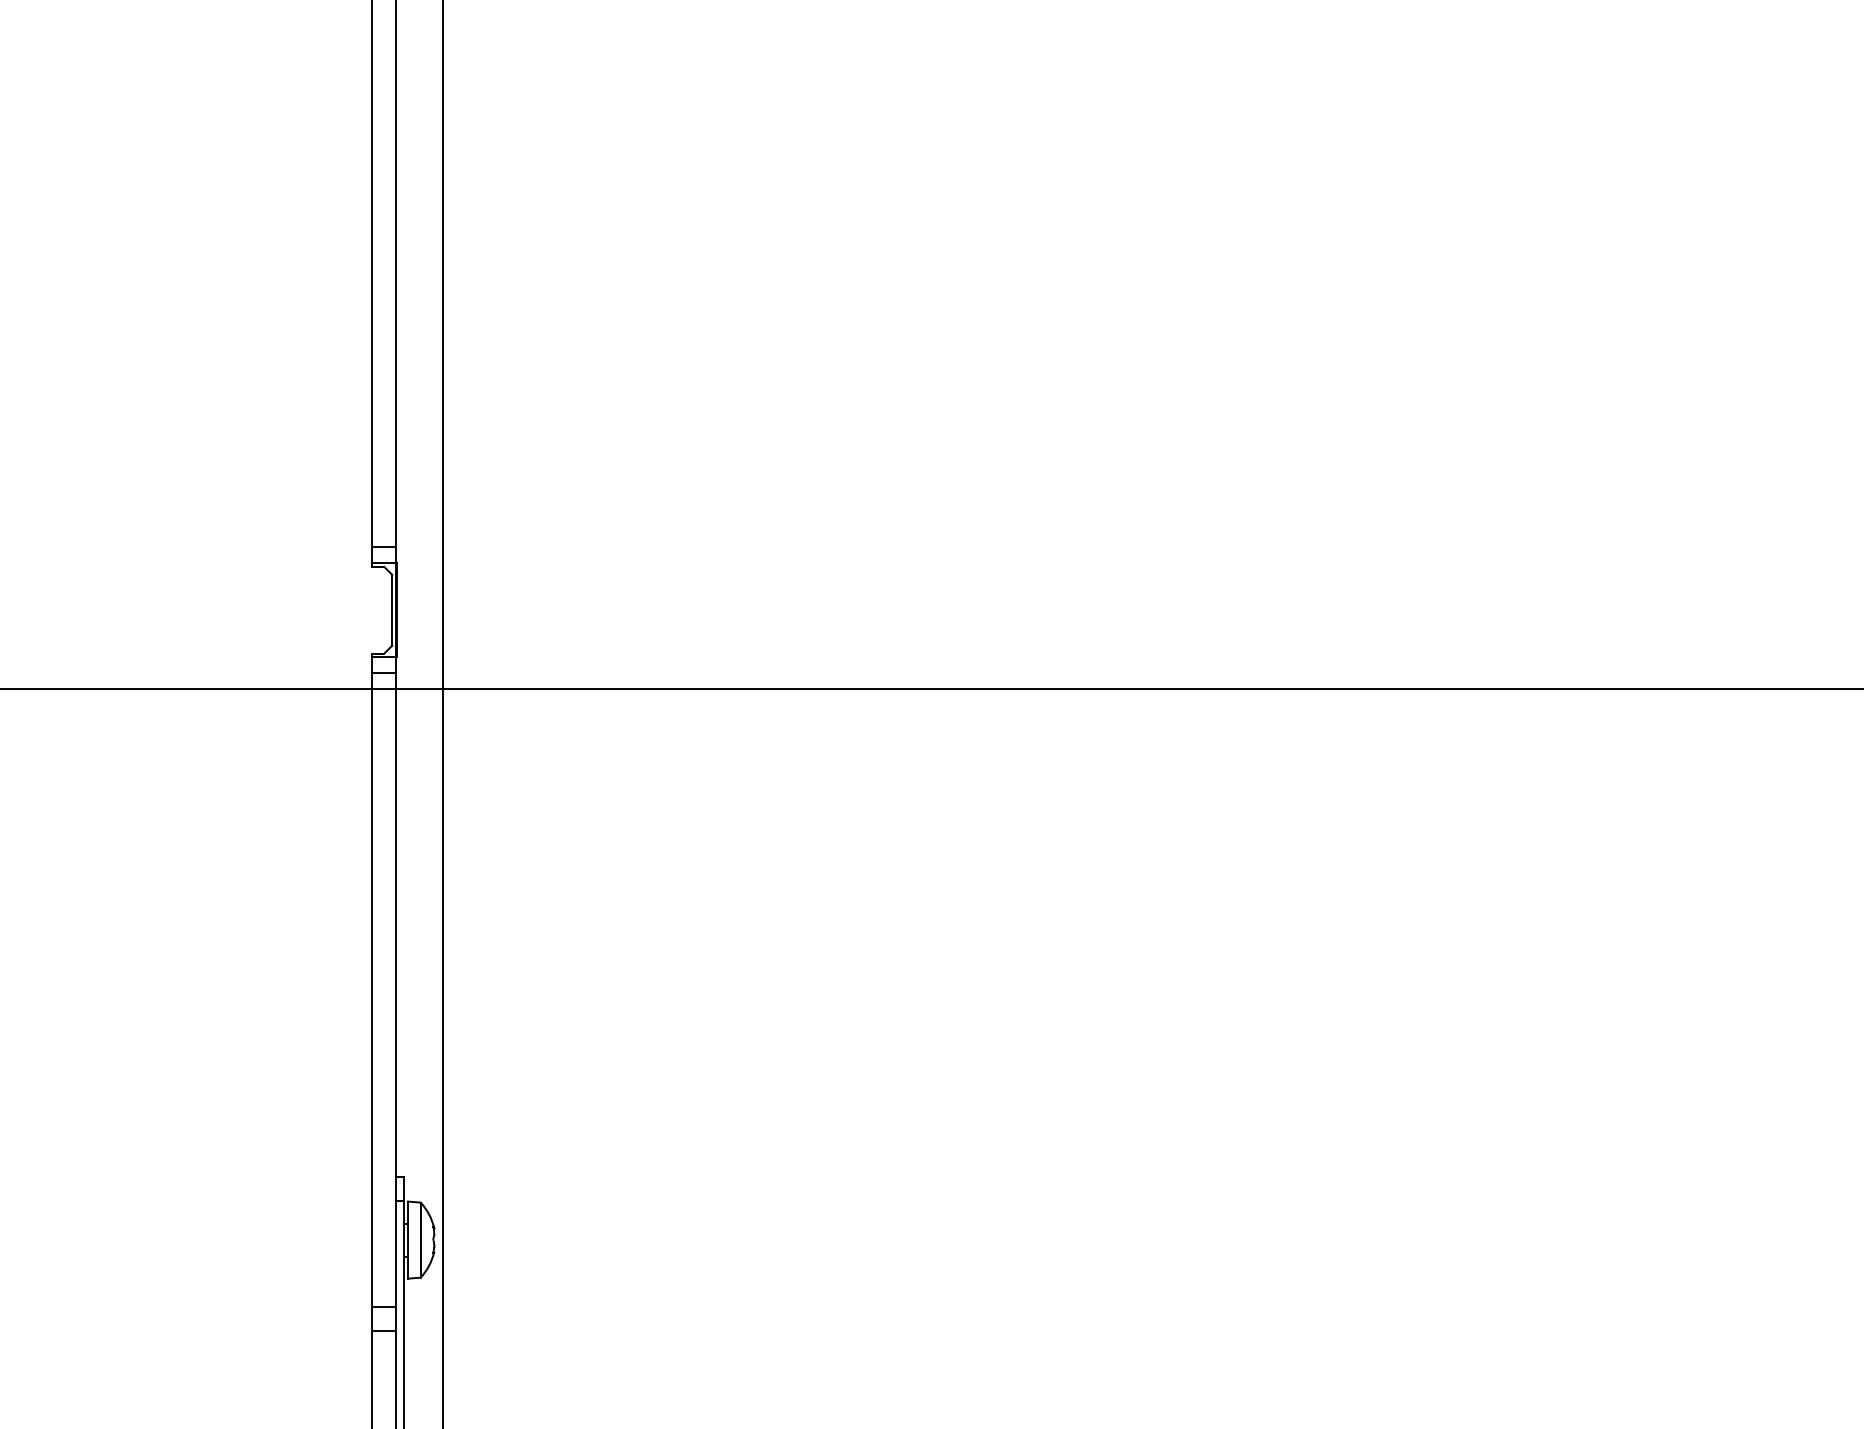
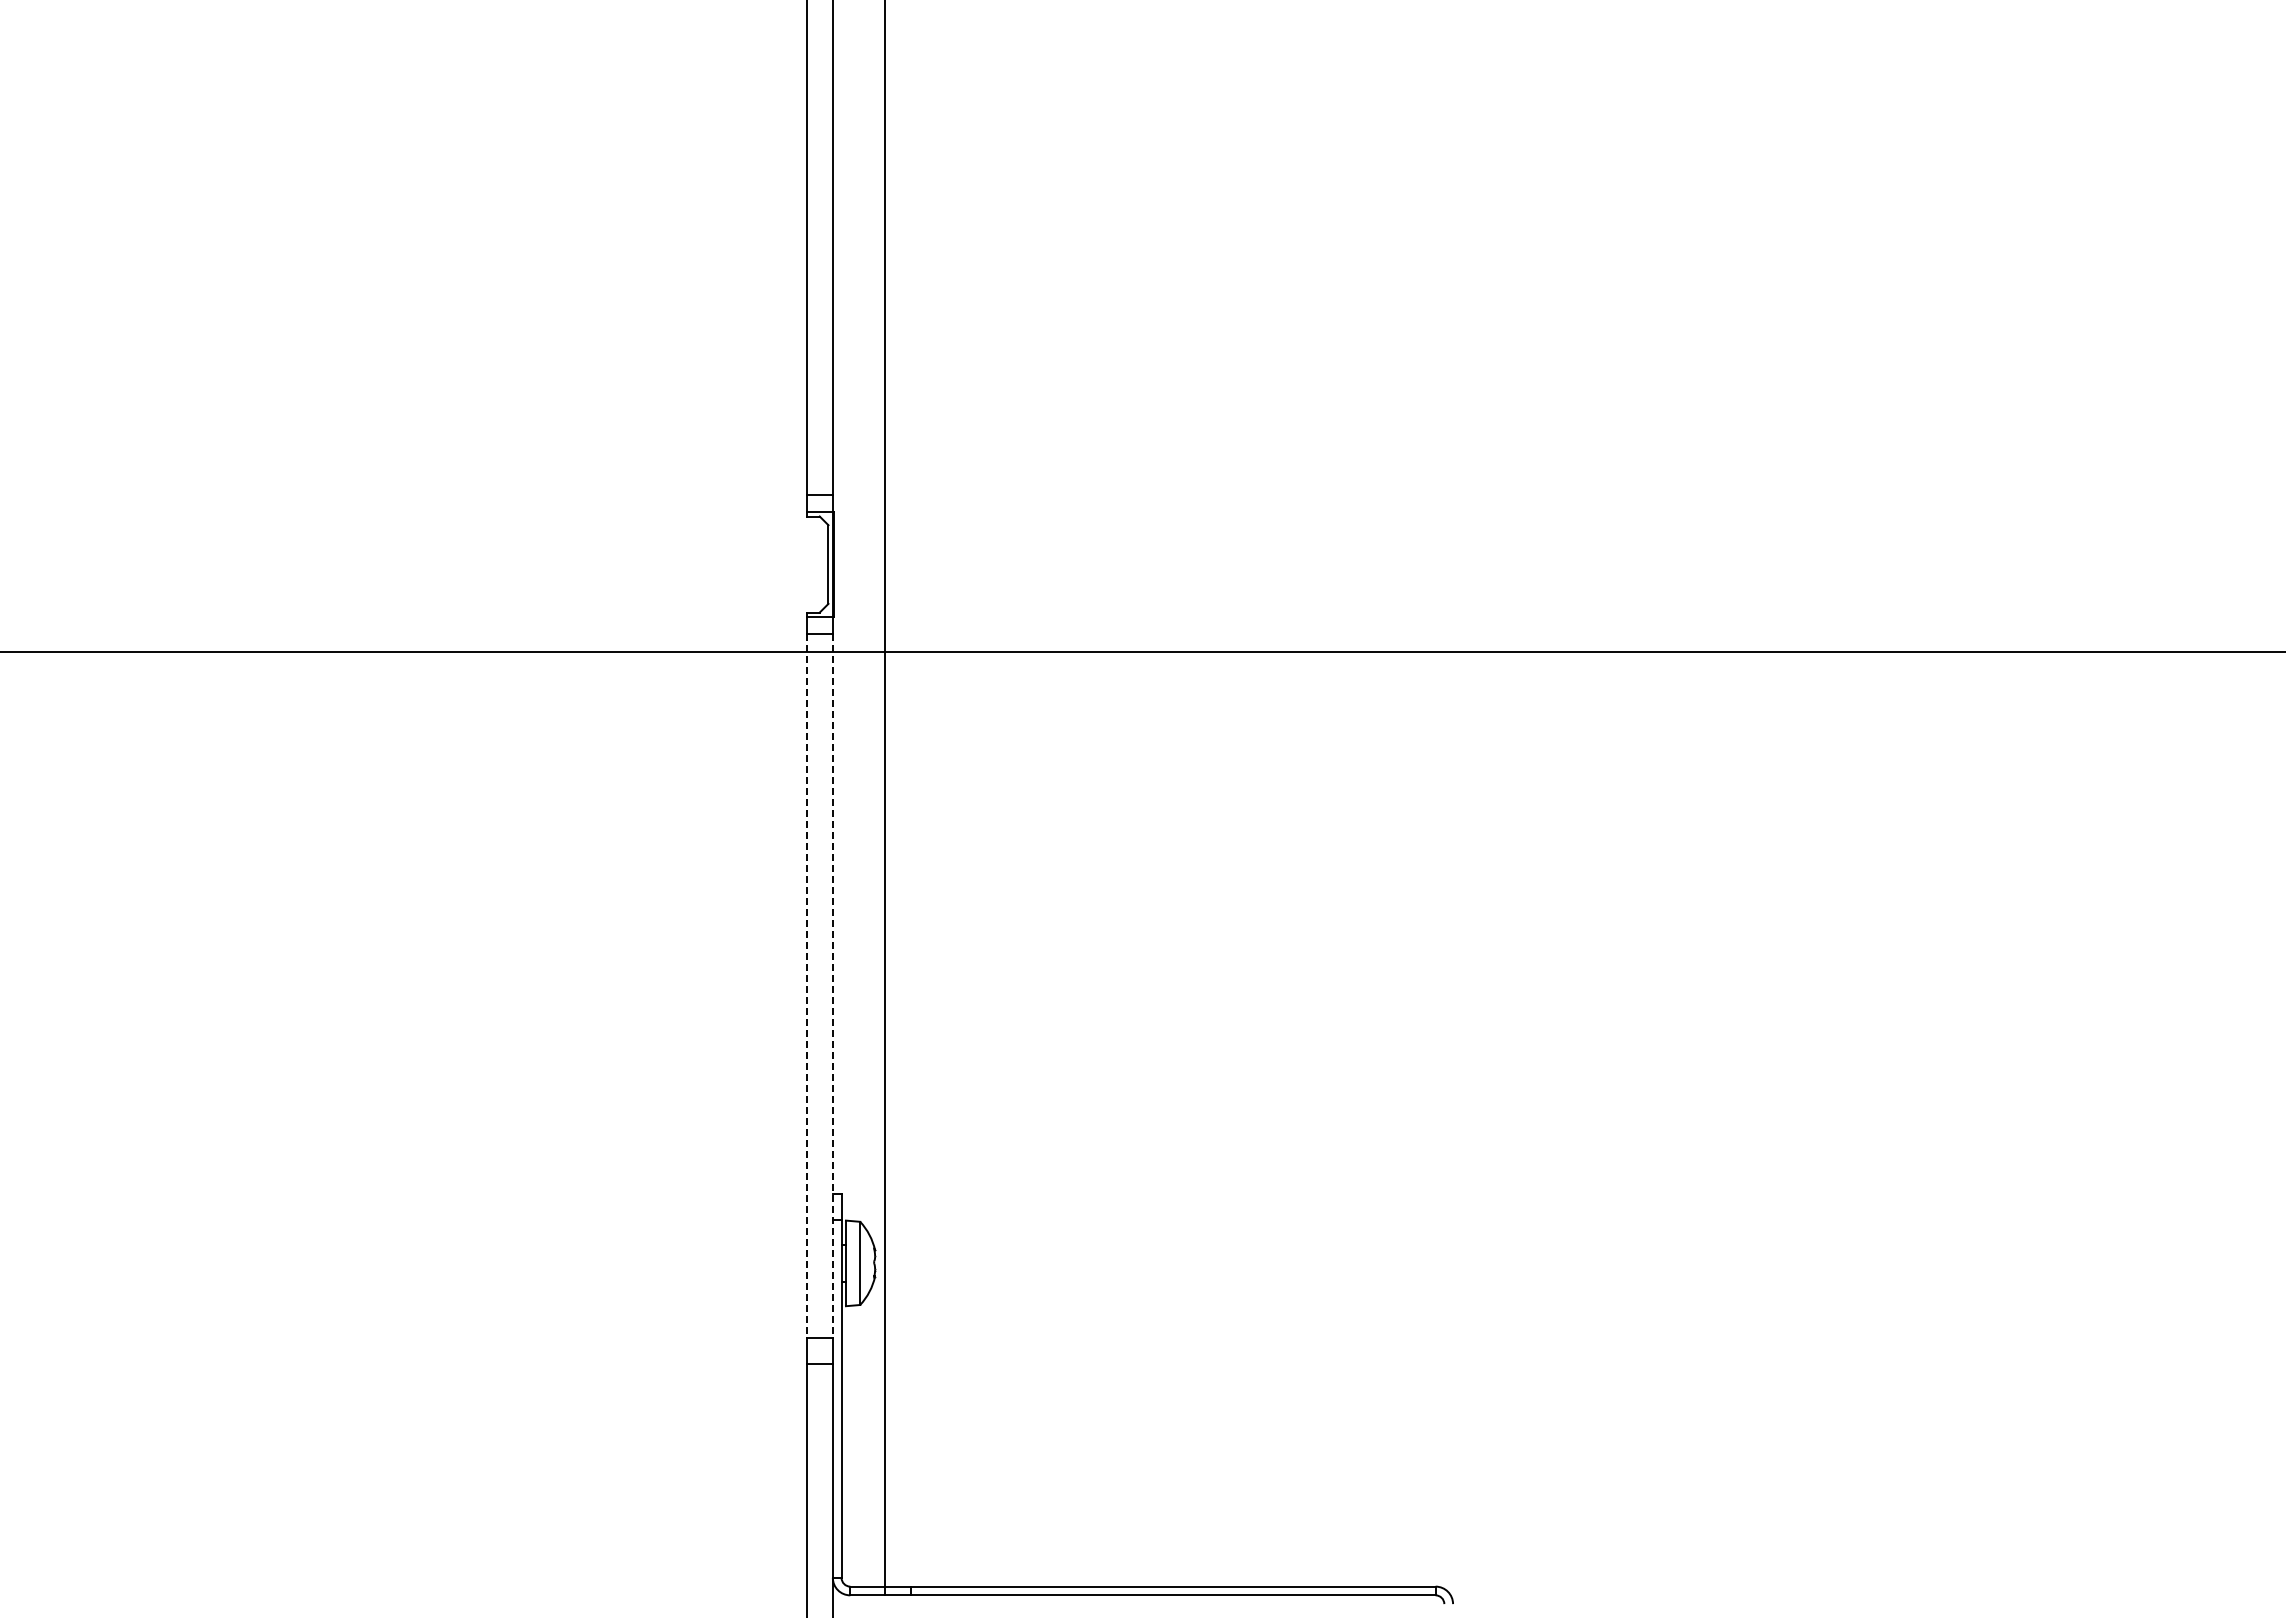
line: (372, 990) -> (806, 986), solid -> dashed
line: (395, 990) -> (832, 986), solid -> dashed

